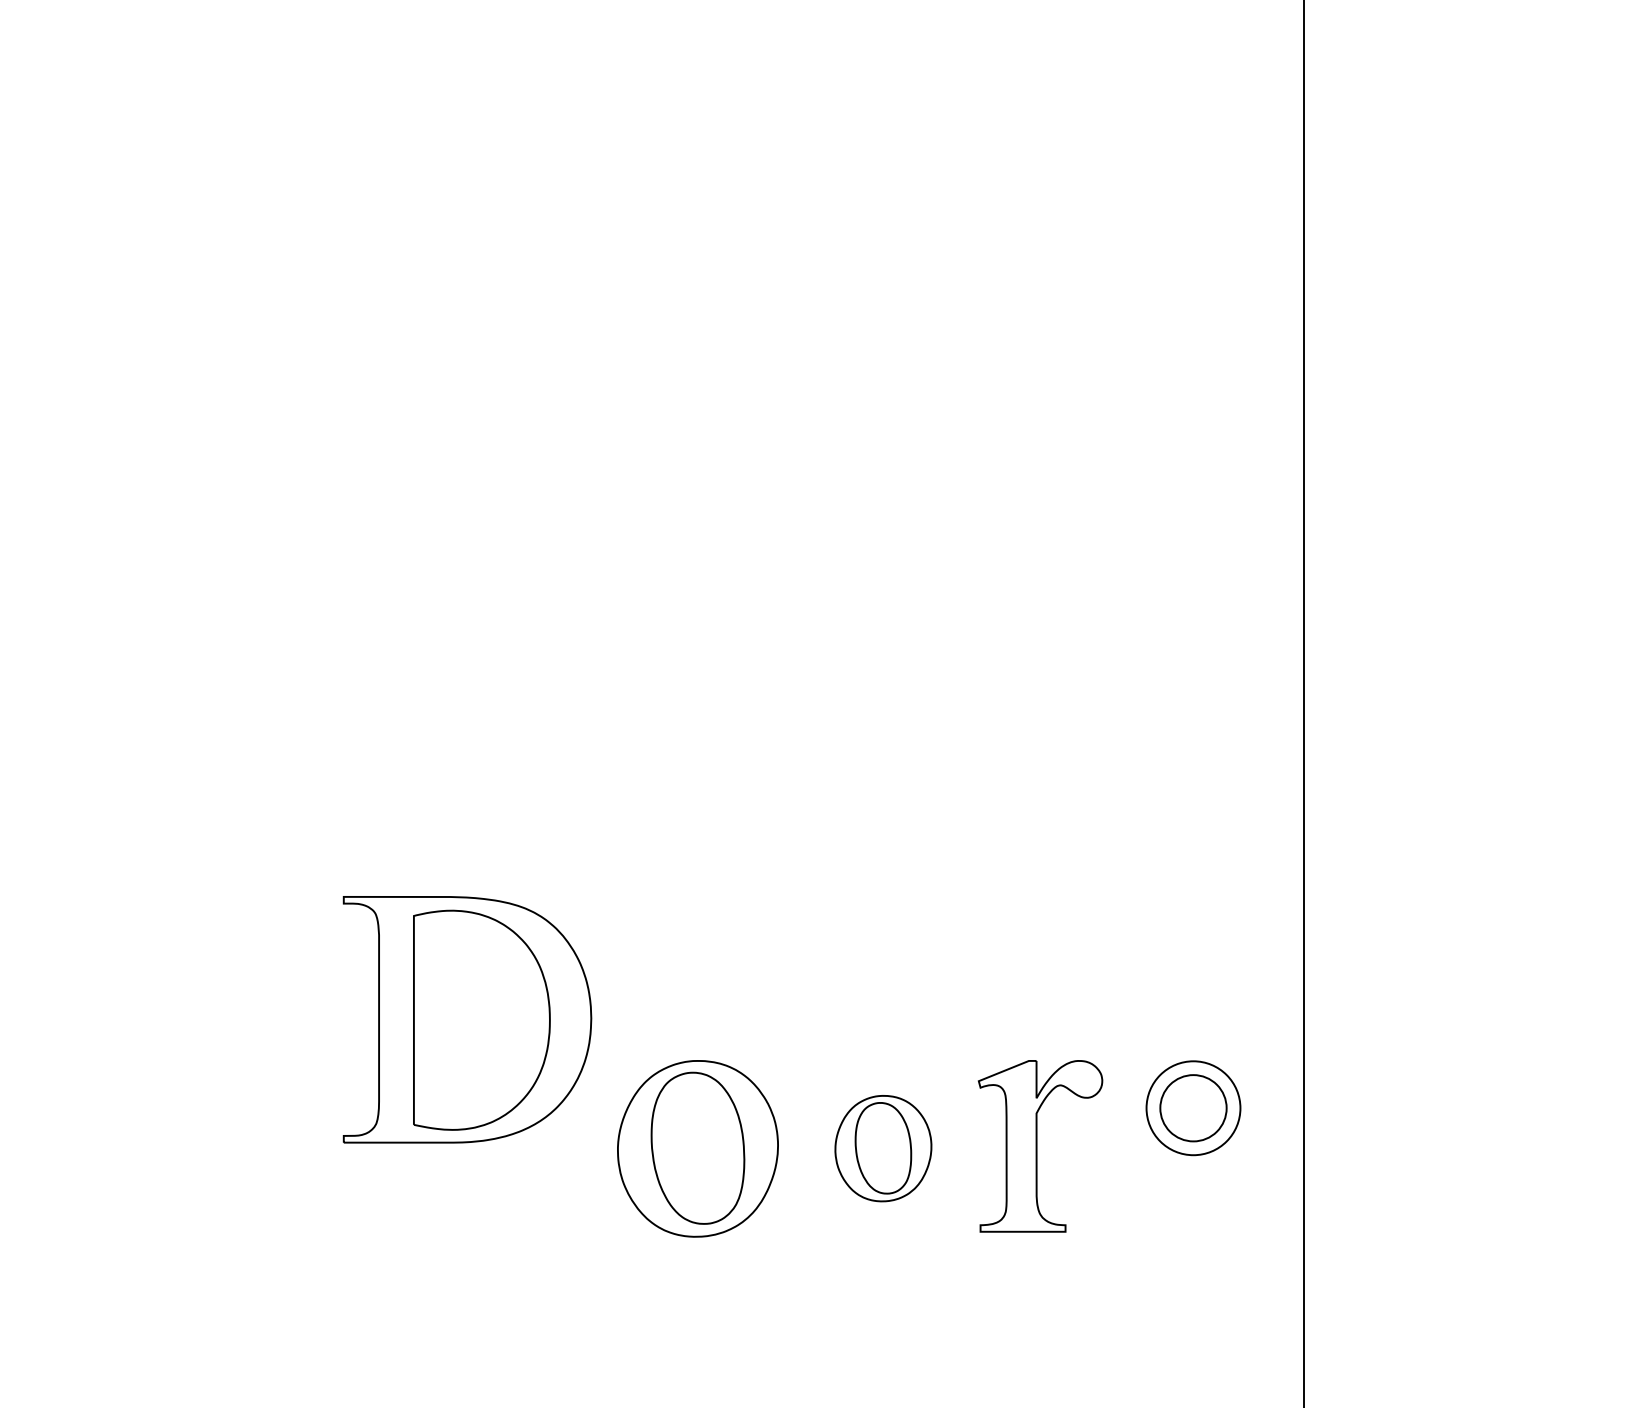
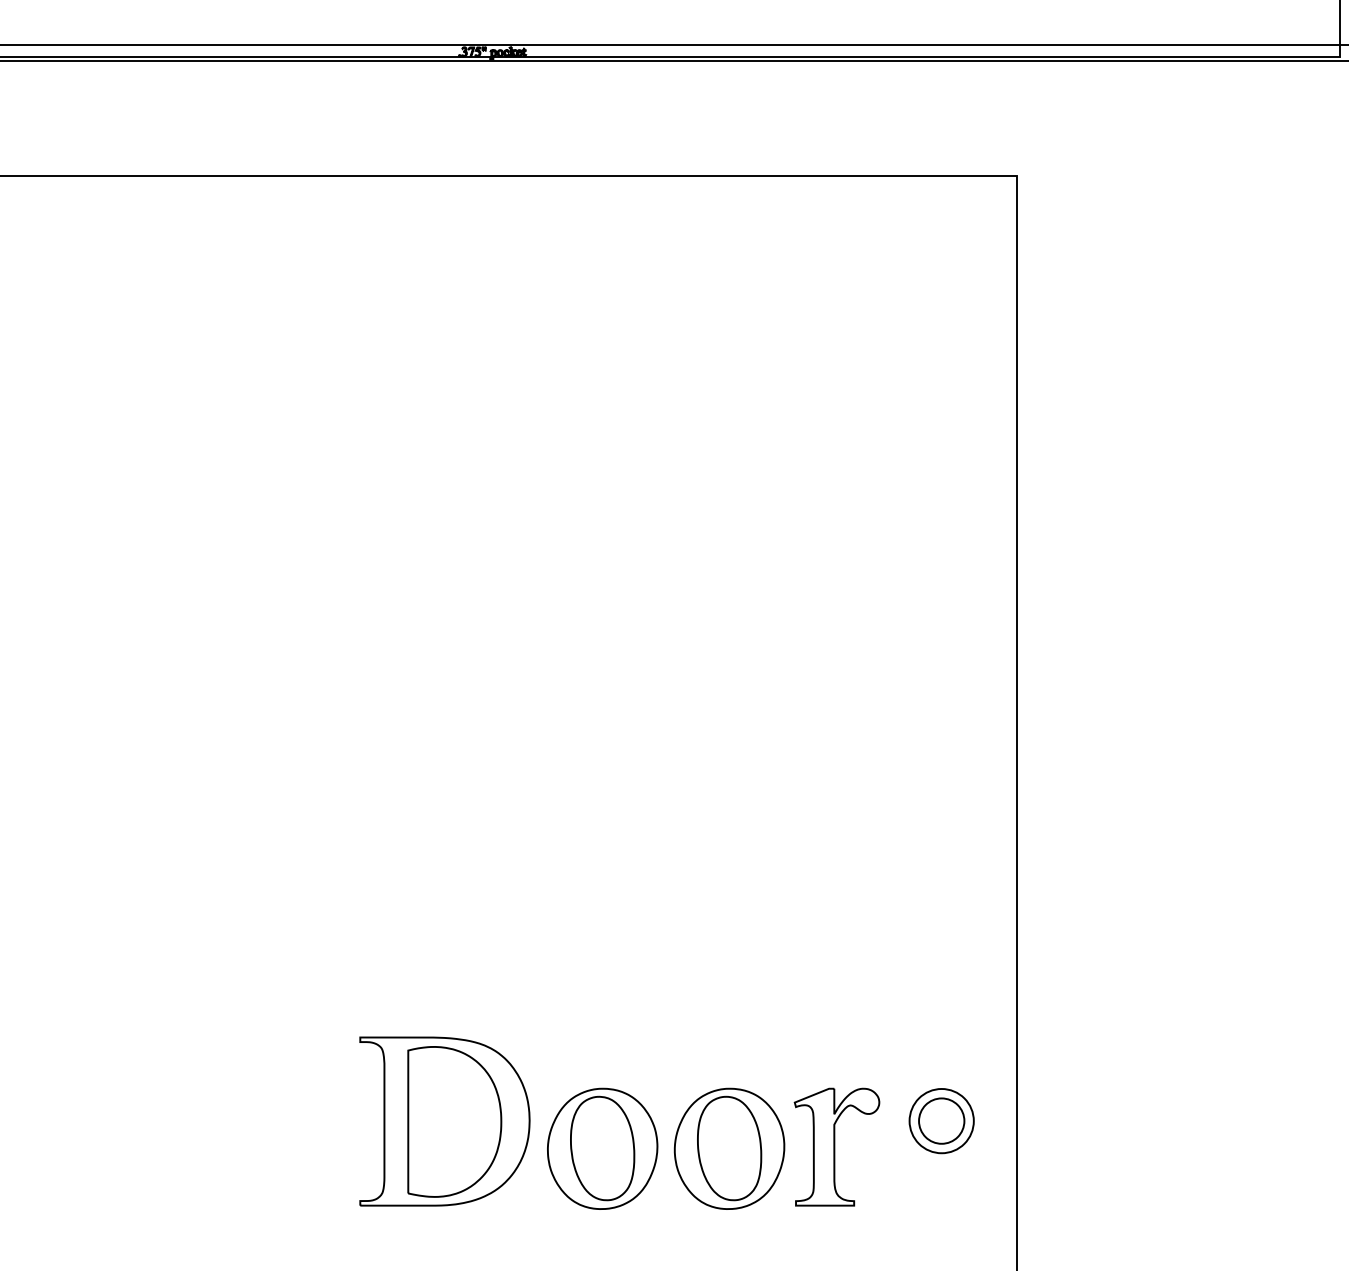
part: (466, 1019) -> (444, 1121), moved
part: (883, 1148) -> (729, 1148), size x1.67

